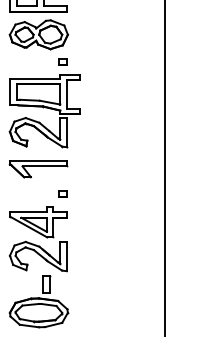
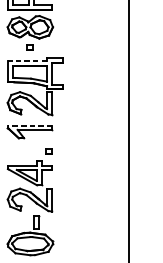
part: (62, 61) -> (29, 47), moved
line: (34, 78) -> (26, 61), solid -> dashed
line: (37, 161) -> (29, 126), solid -> dashed

